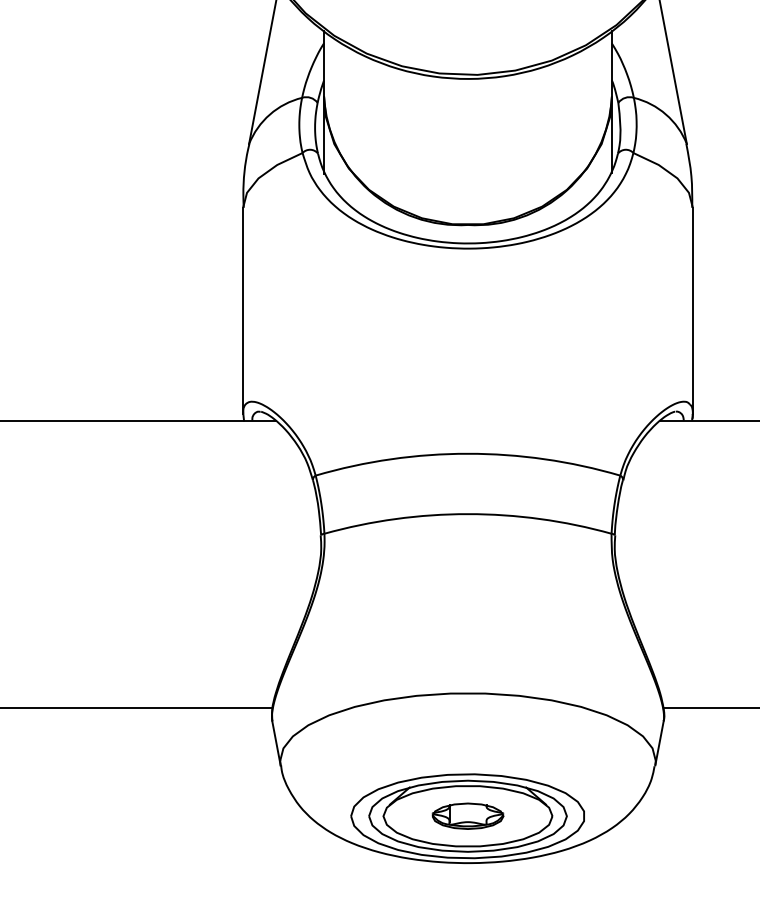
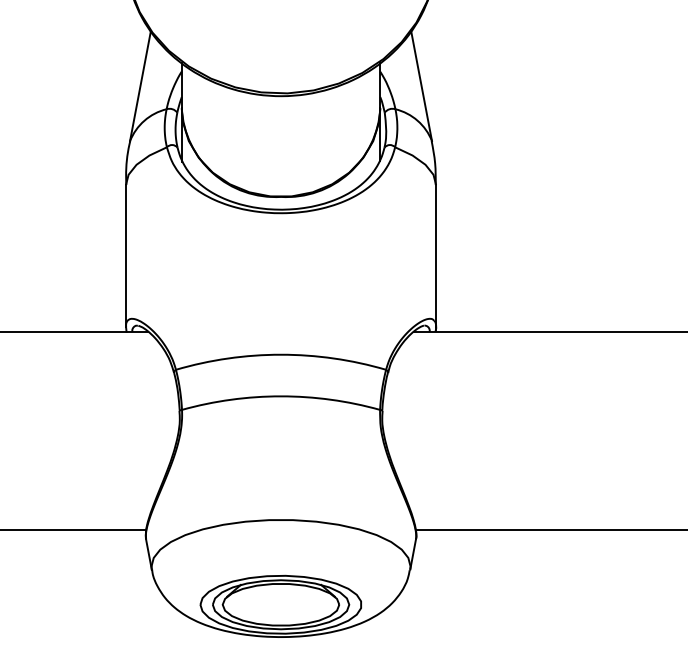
part: (467, 815) -> (280, 604), removed

